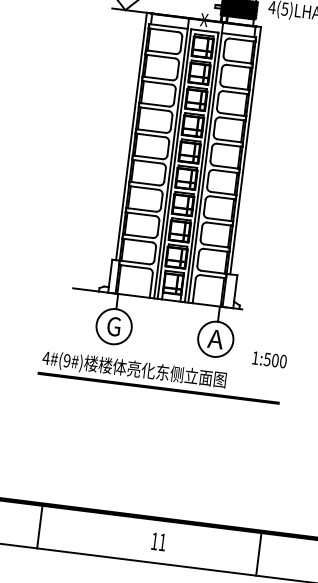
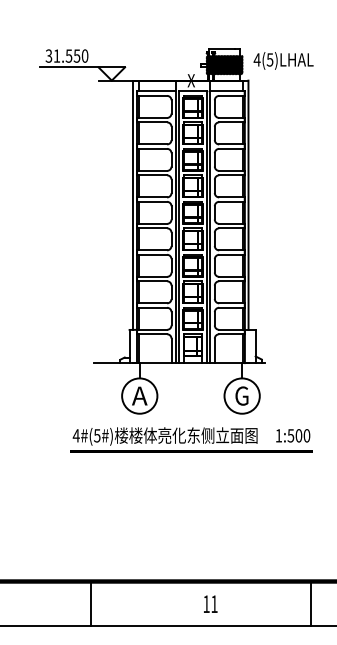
text: (113, 326) -> (139, 395), G -> A
text: (215, 338) -> (241, 395), A -> G
text: (270, 359) -> (293, 435), moved
text: (67, 360) -> (97, 435), 4#(9#) -> 4#(5#)

